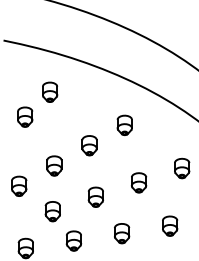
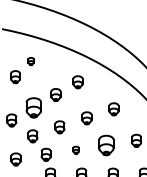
part: (48, 92) -> (30, 61), size x0.6
part: (53, 165) -> (33, 107), size x1.6
part: (170, 226) -> (106, 145), size x1.6
part: (120, 234) -> (75, 150), size x0.6

